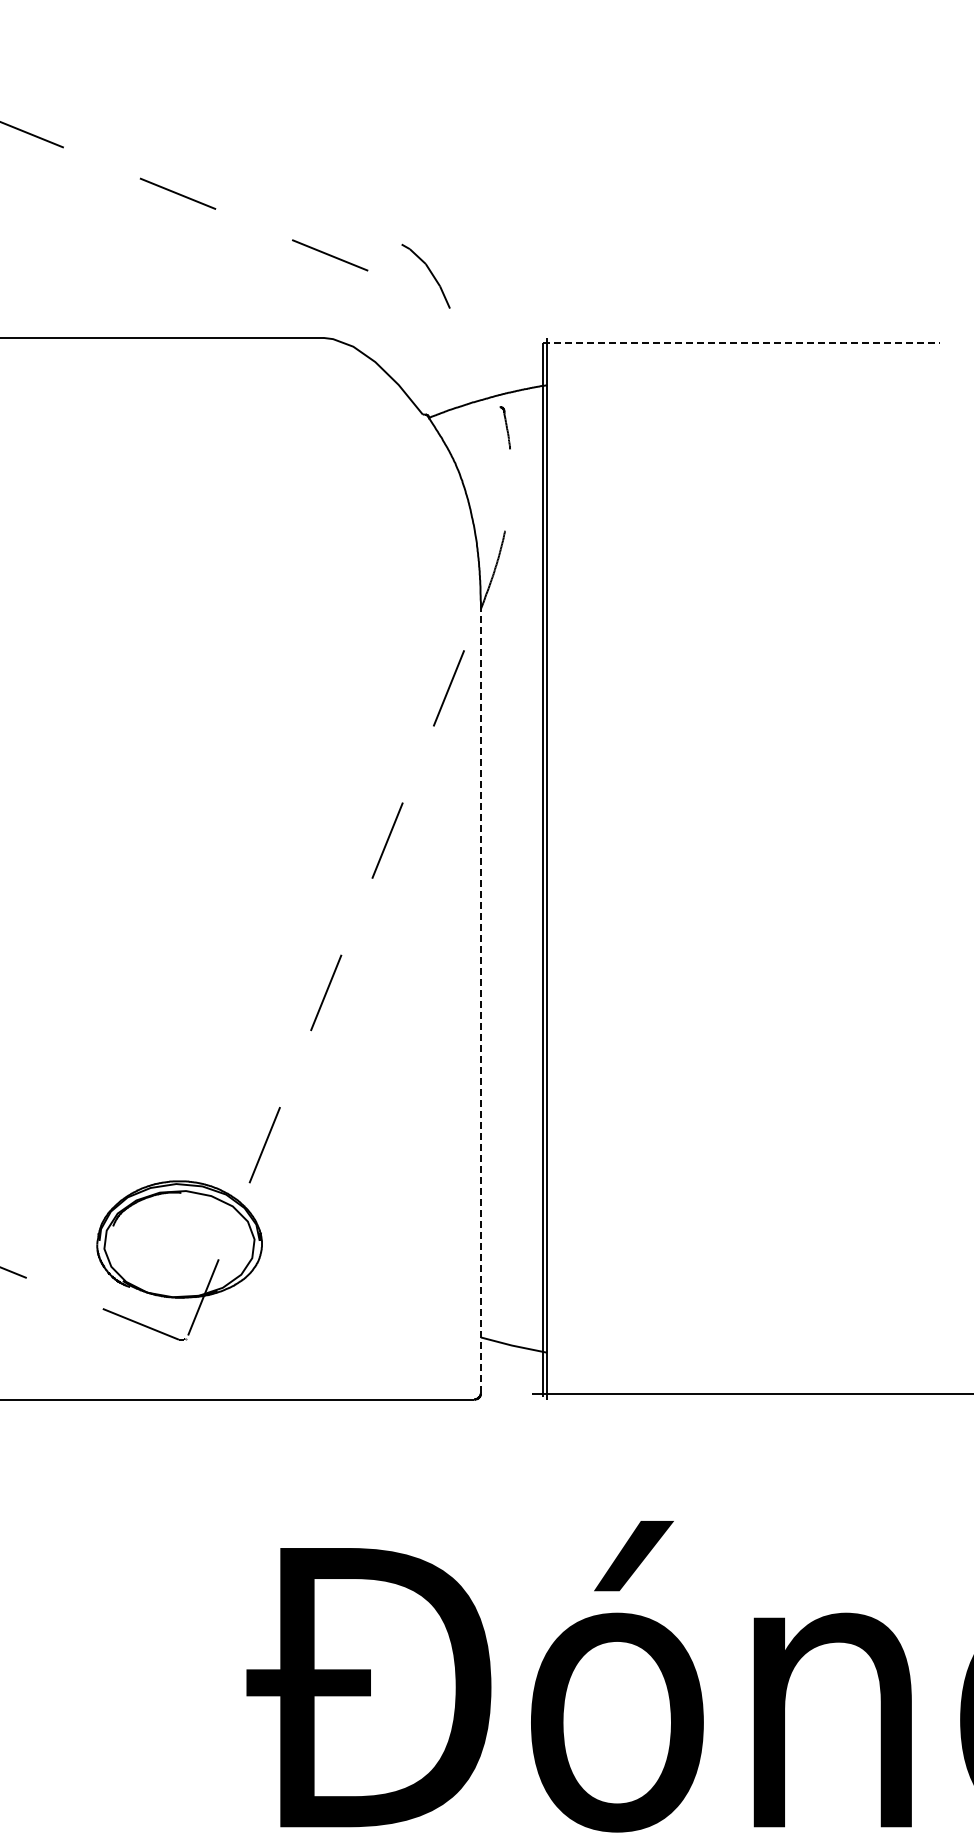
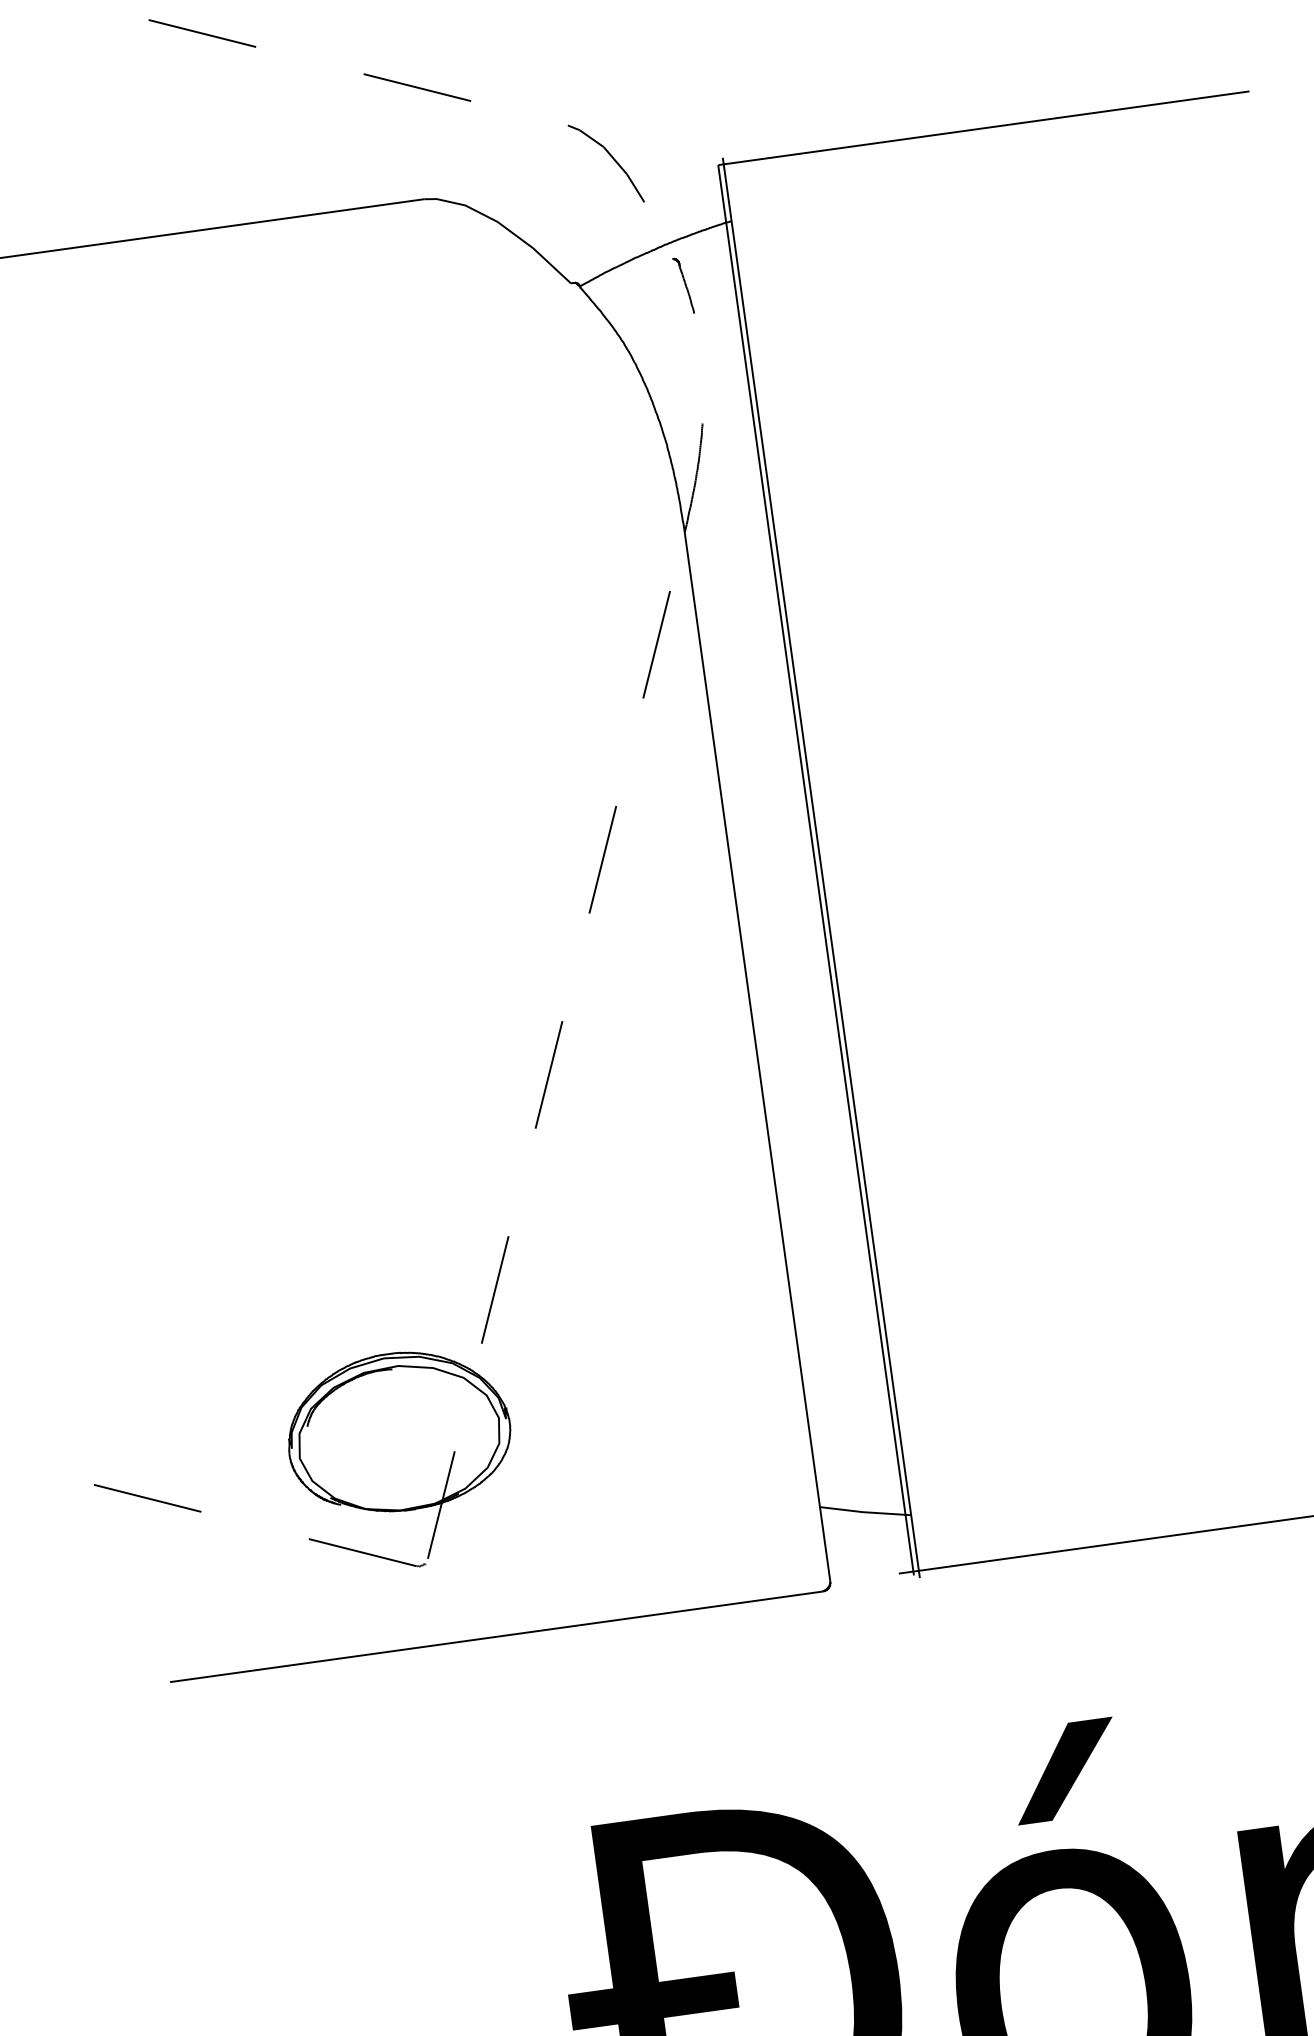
curve: (430, 273) -> (611, 158), moved
line: (741, 342) -> (983, 127), dashed -> solid
line: (480, 1000) -> (756, 1056), dashed -> solid

